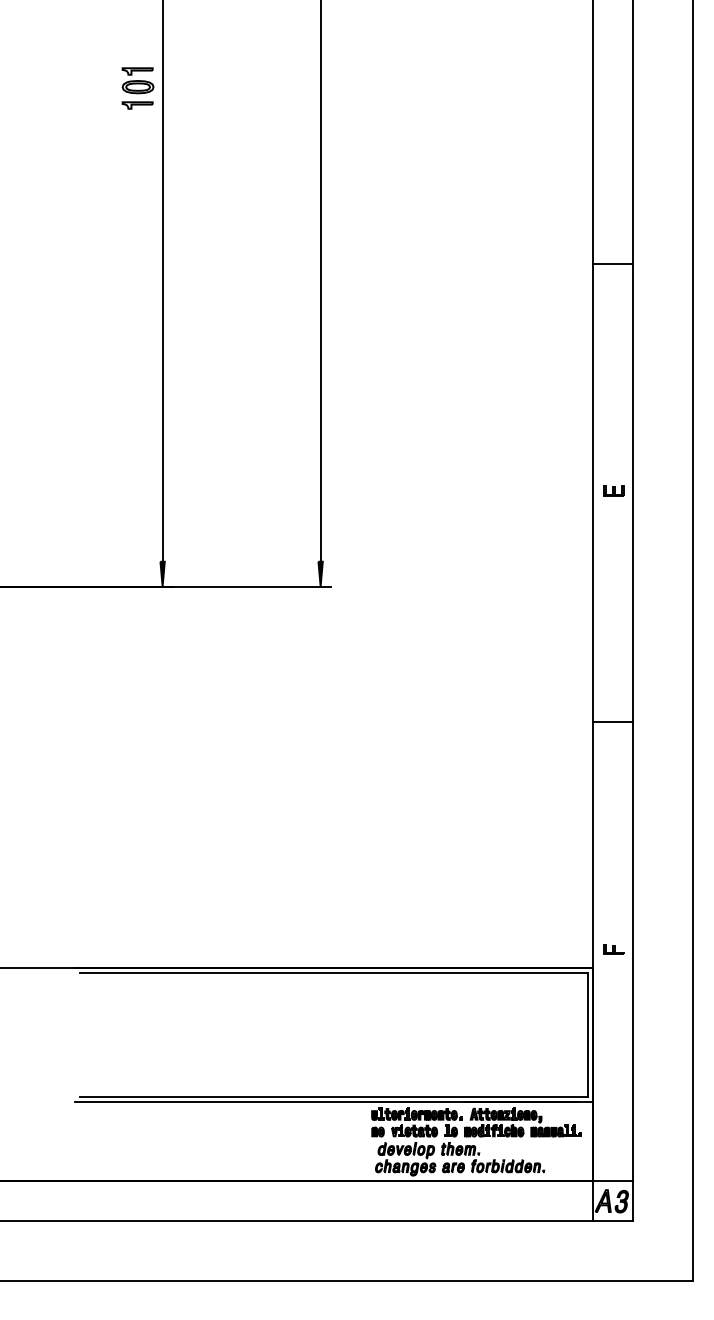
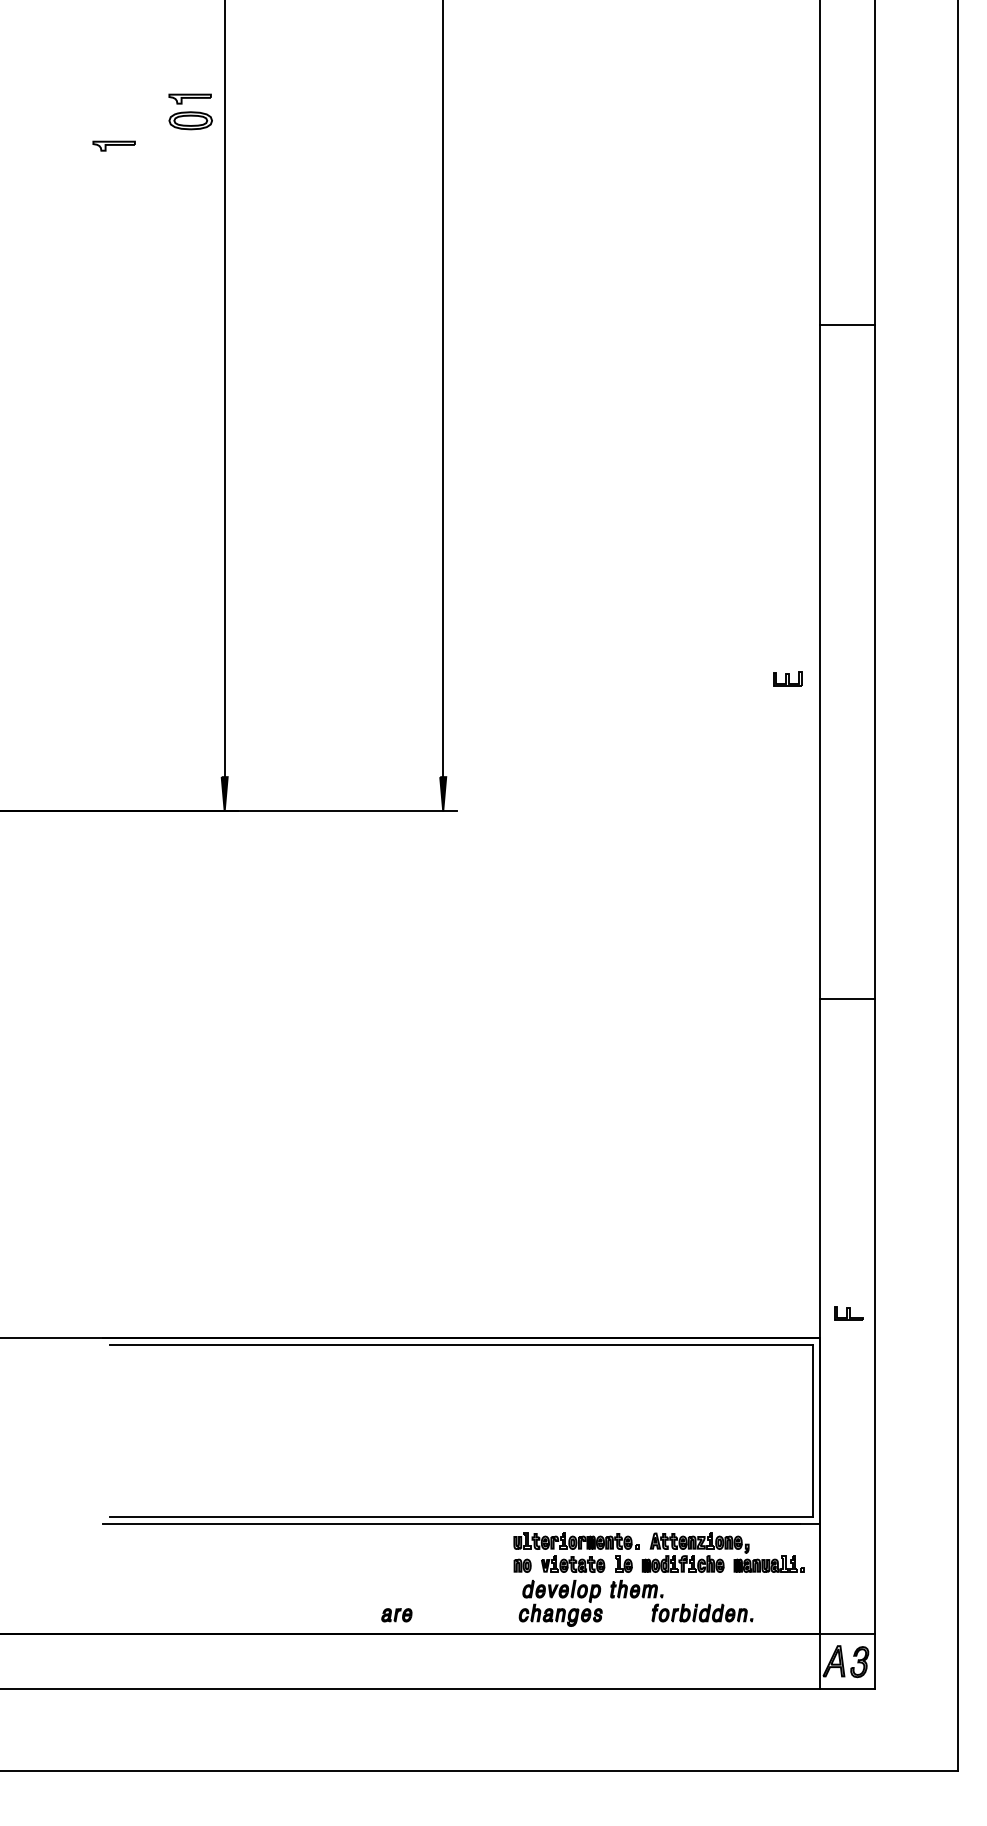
part: (137, 105) -> (113, 145), moved
line: (612, 263) -> (847, 324), moved
part: (613, 490) -> (787, 678), moved
part: (453, 1167) -> (396, 1615), moved

